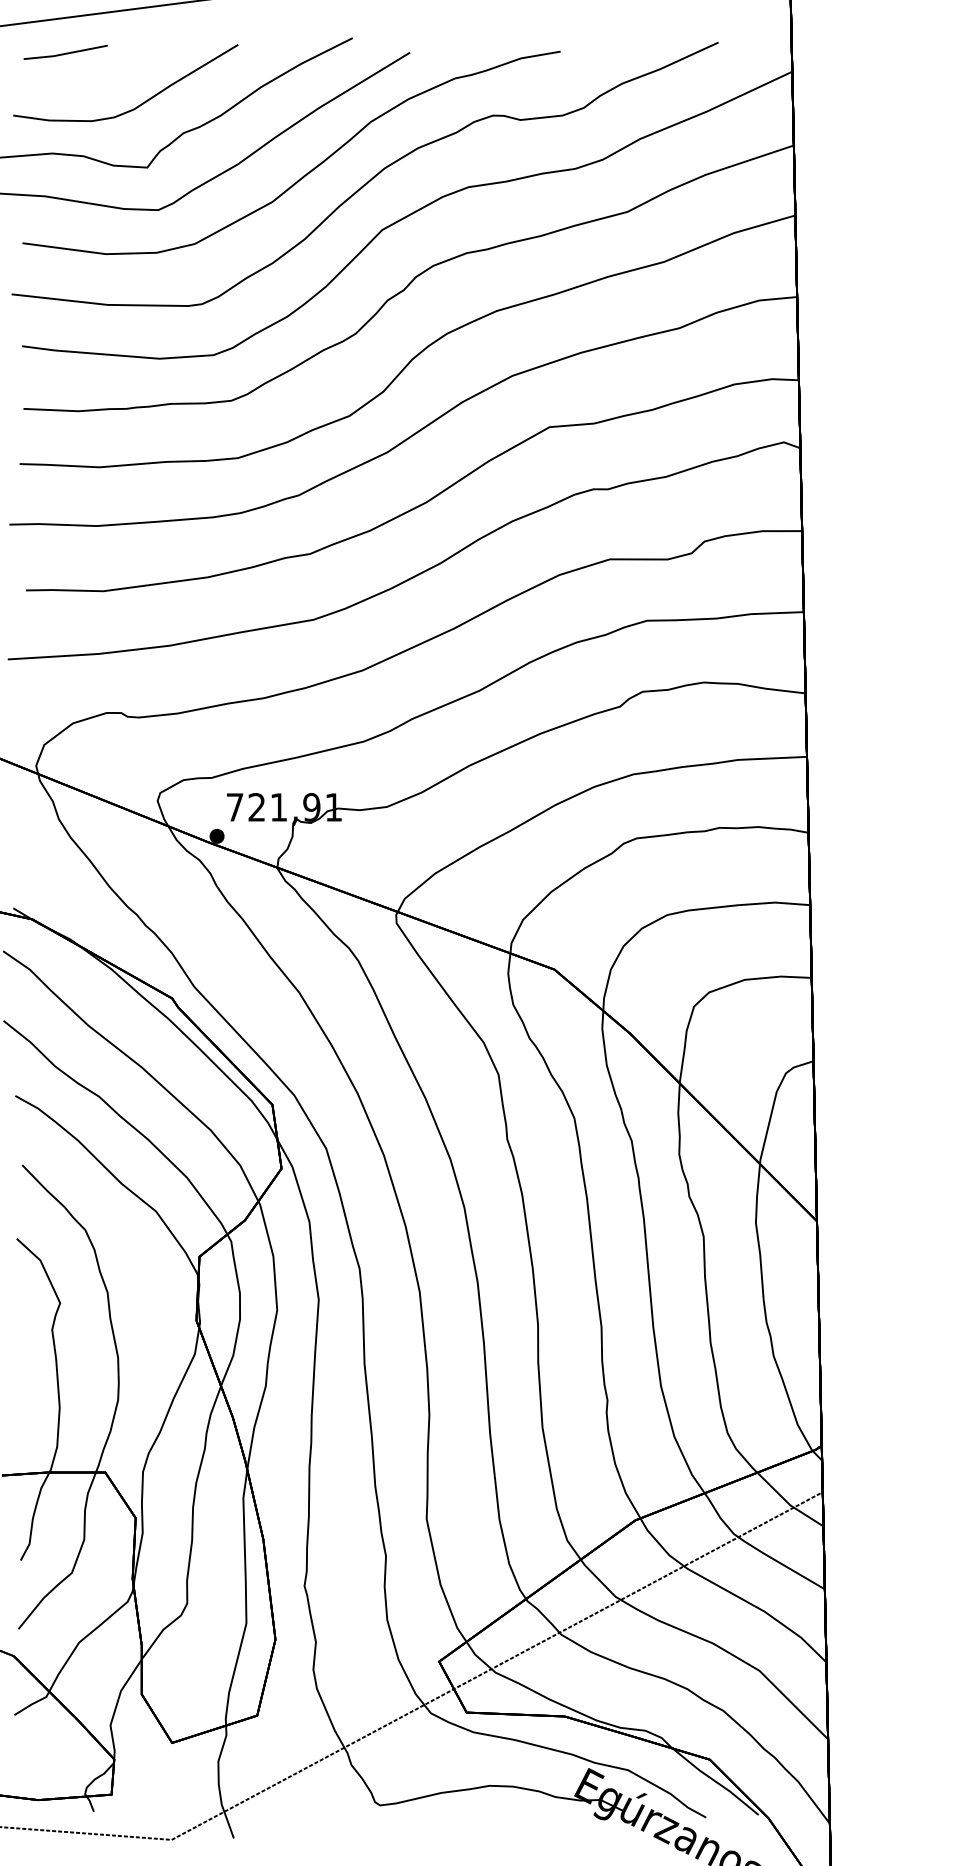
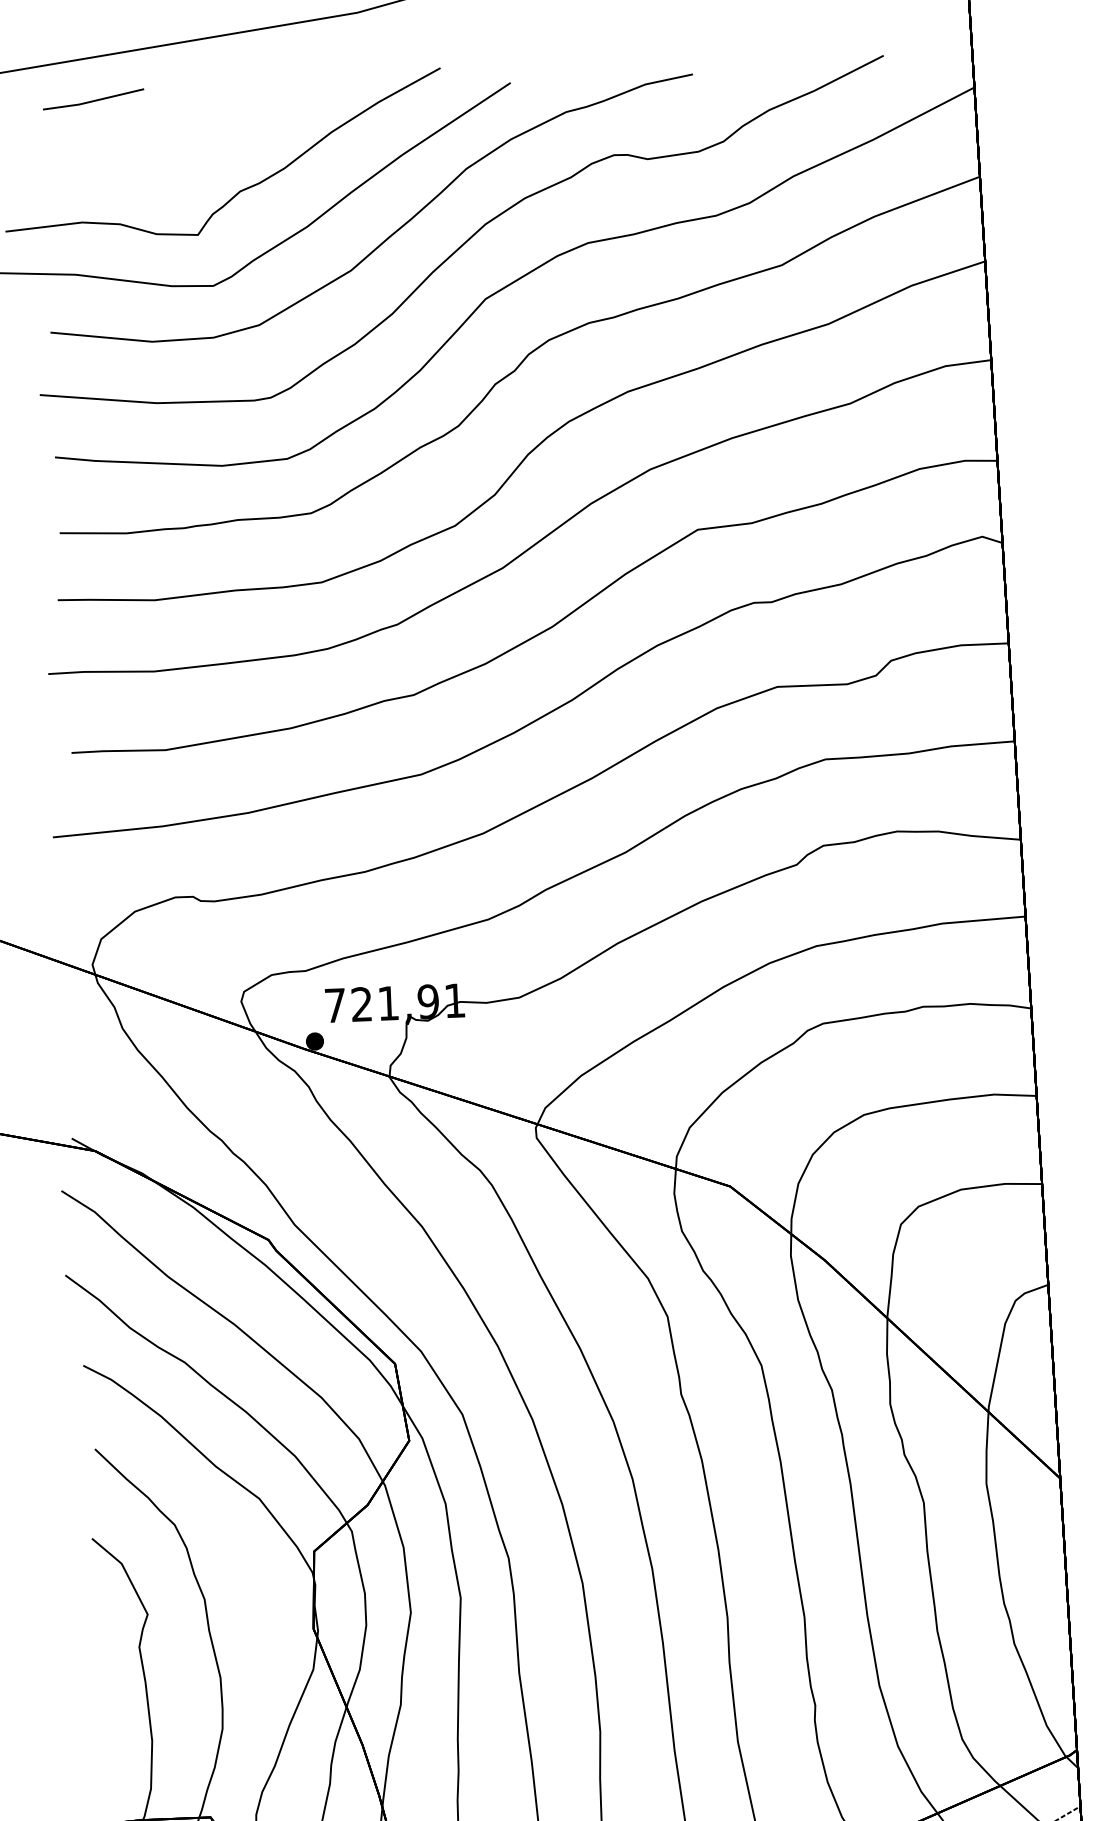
part: (139, 104) -> (185, 158), removed

